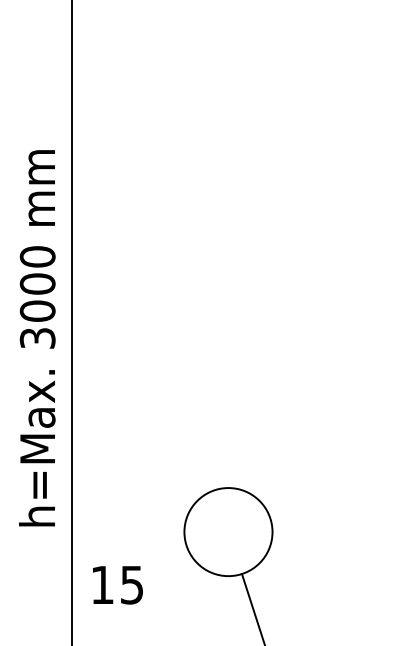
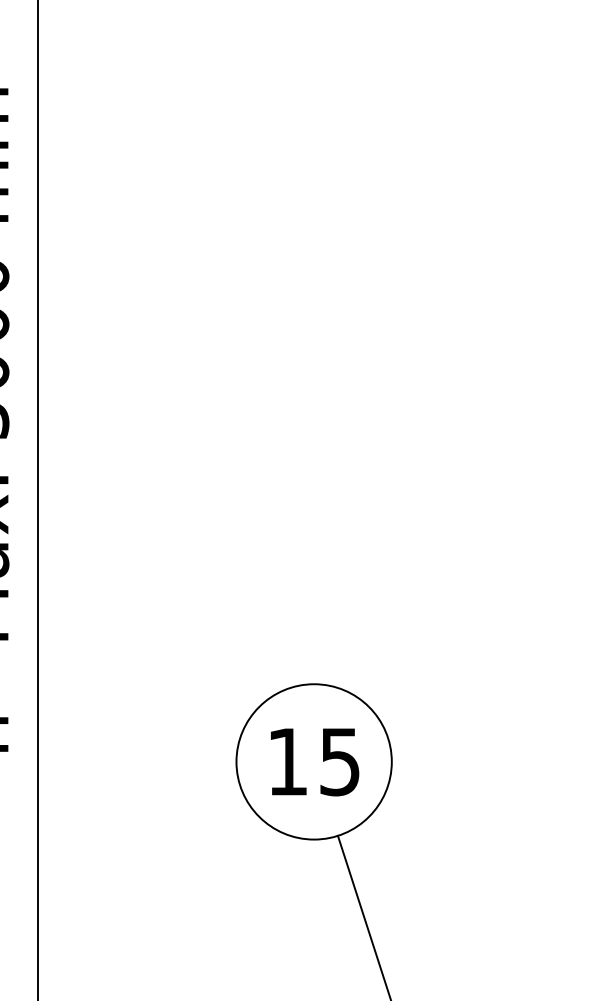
text: (117, 585) -> (314, 762), moved

